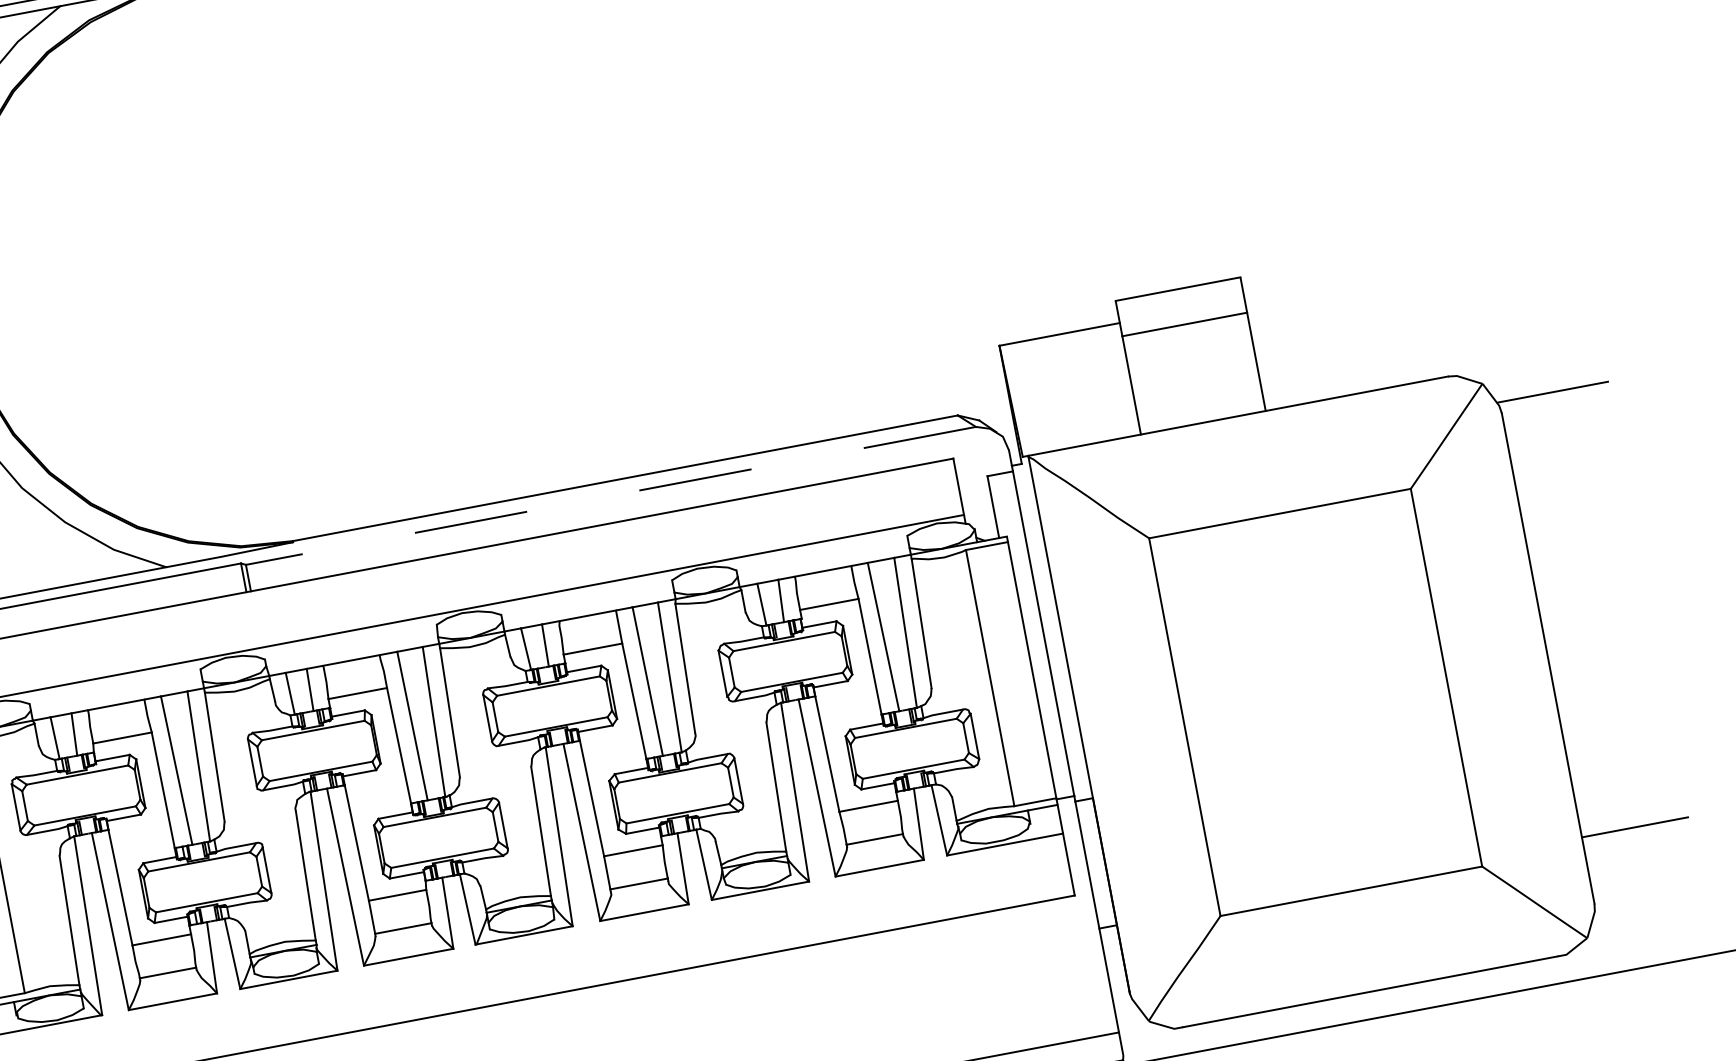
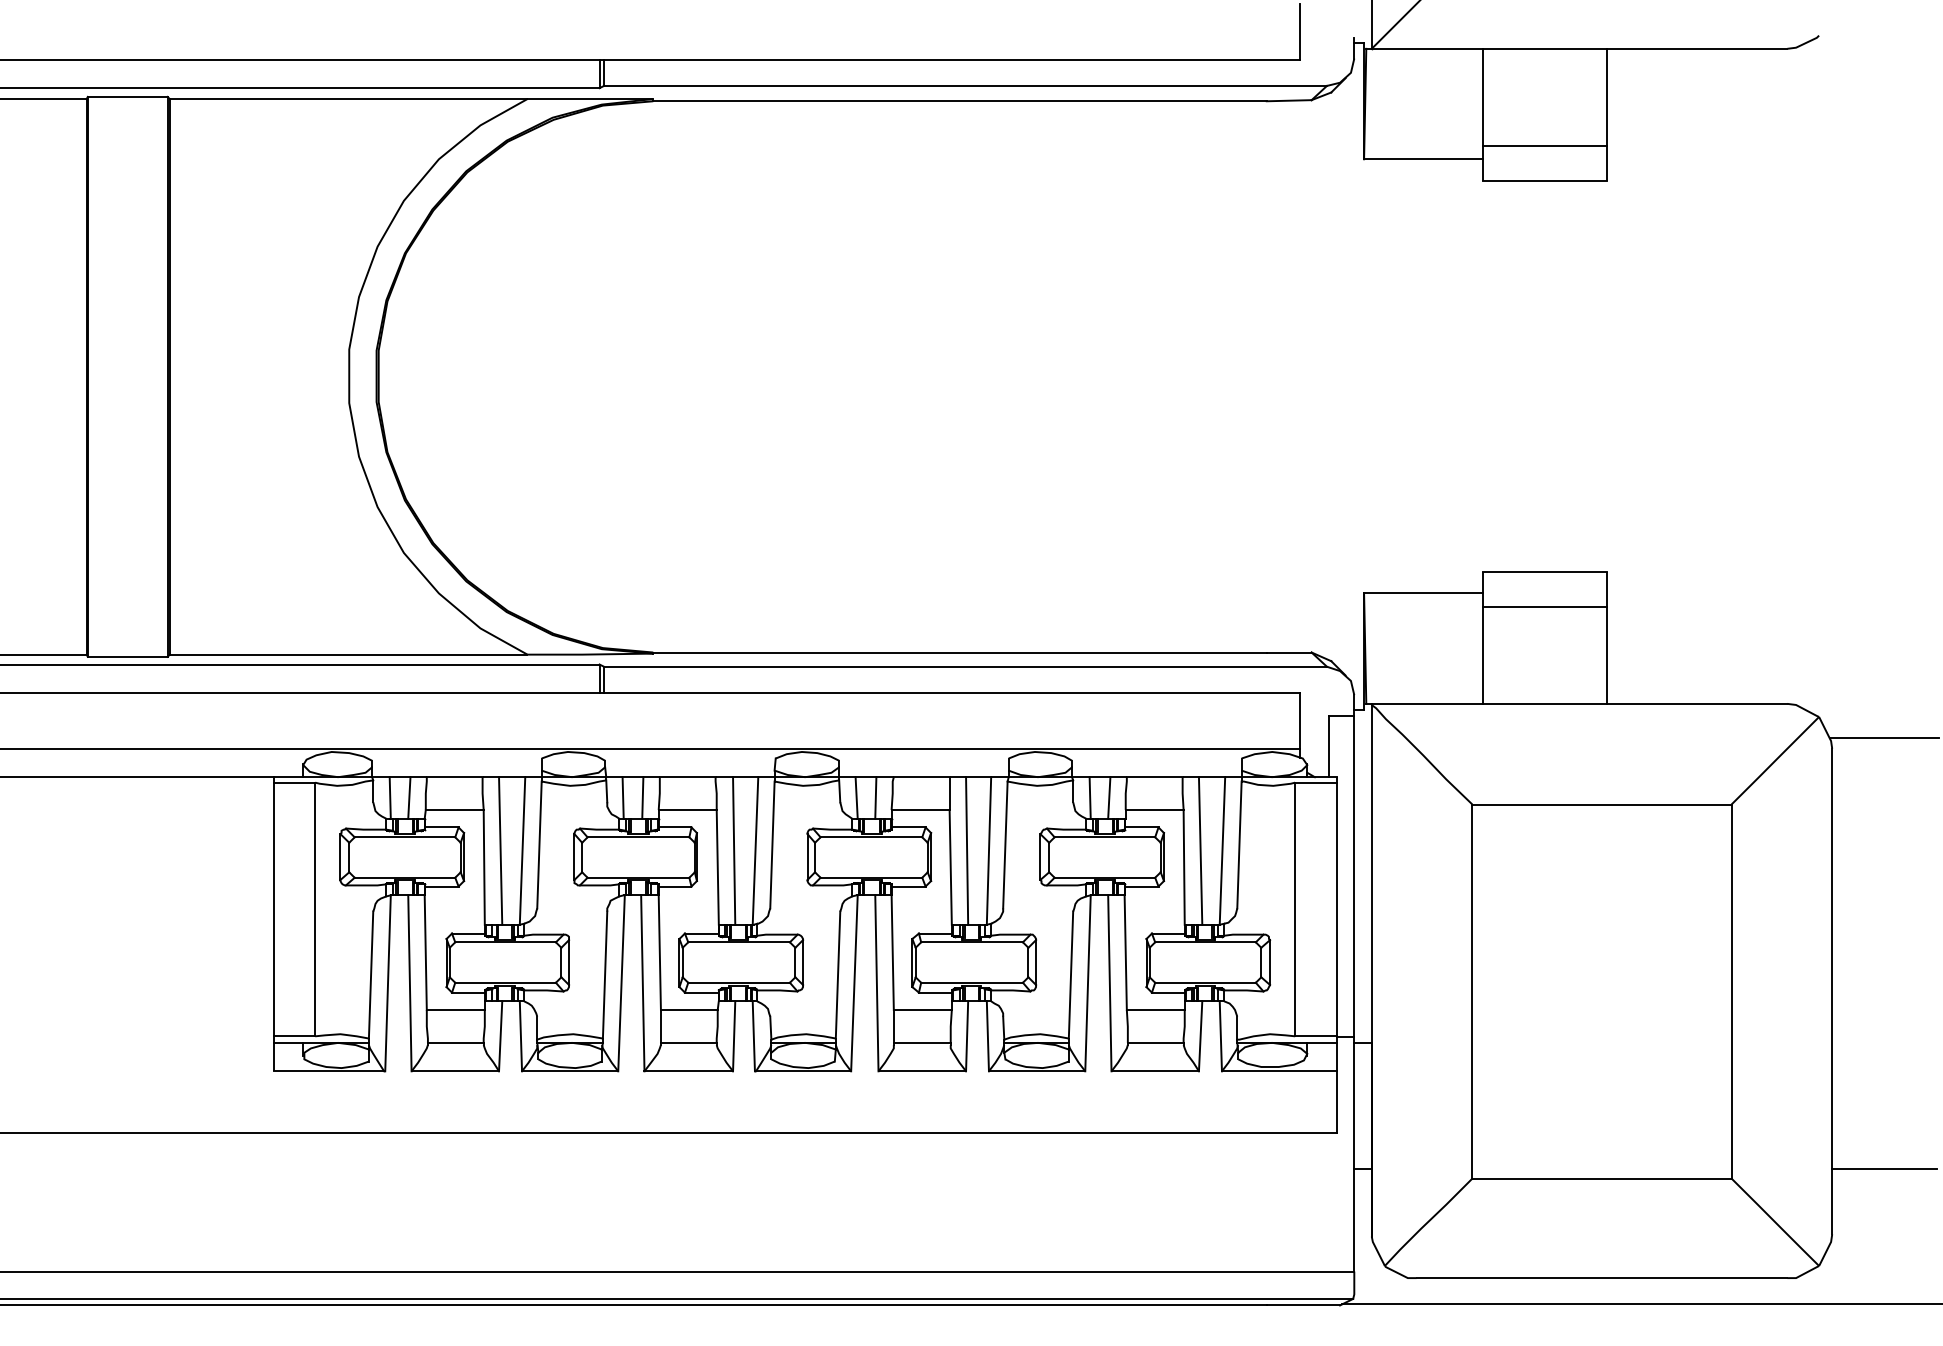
line: (610, 495) -> (965, 666), dashed -> solid

